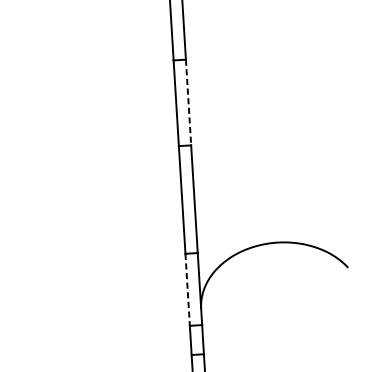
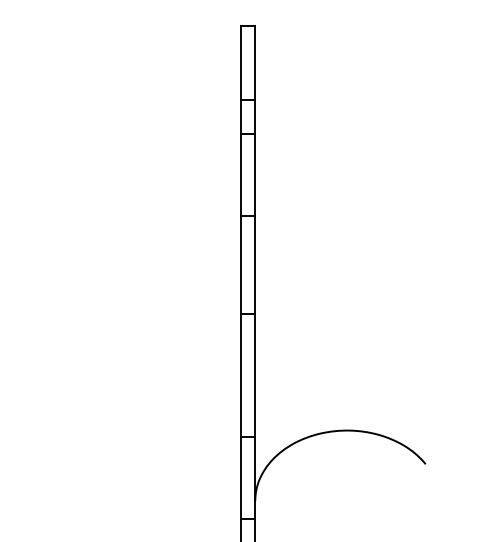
line: (188, 103) -> (255, 265), dashed -> solid
line: (187, 290) -> (241, 478), dashed -> solid

